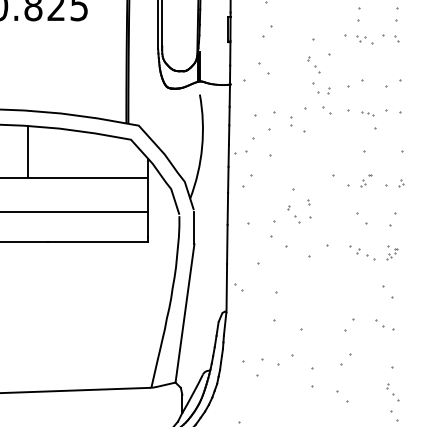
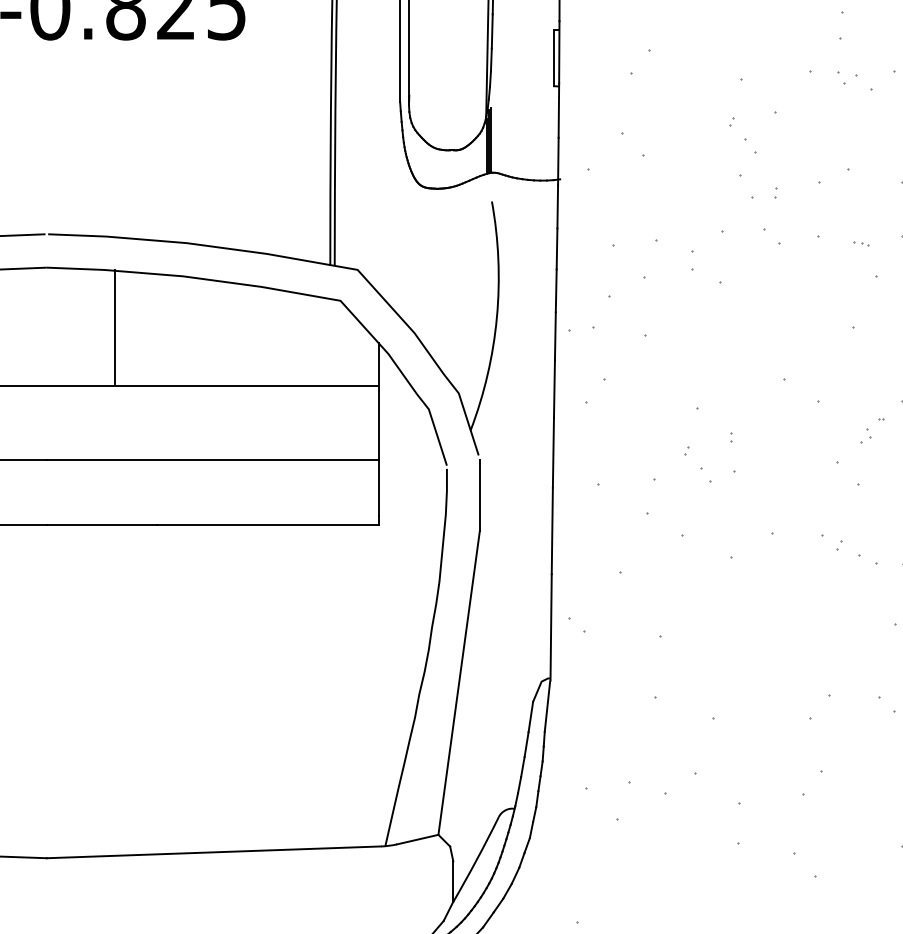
part: (367, 113) -> (860, 243), size x0.6
part: (366, 180) -> (873, 430), moved

